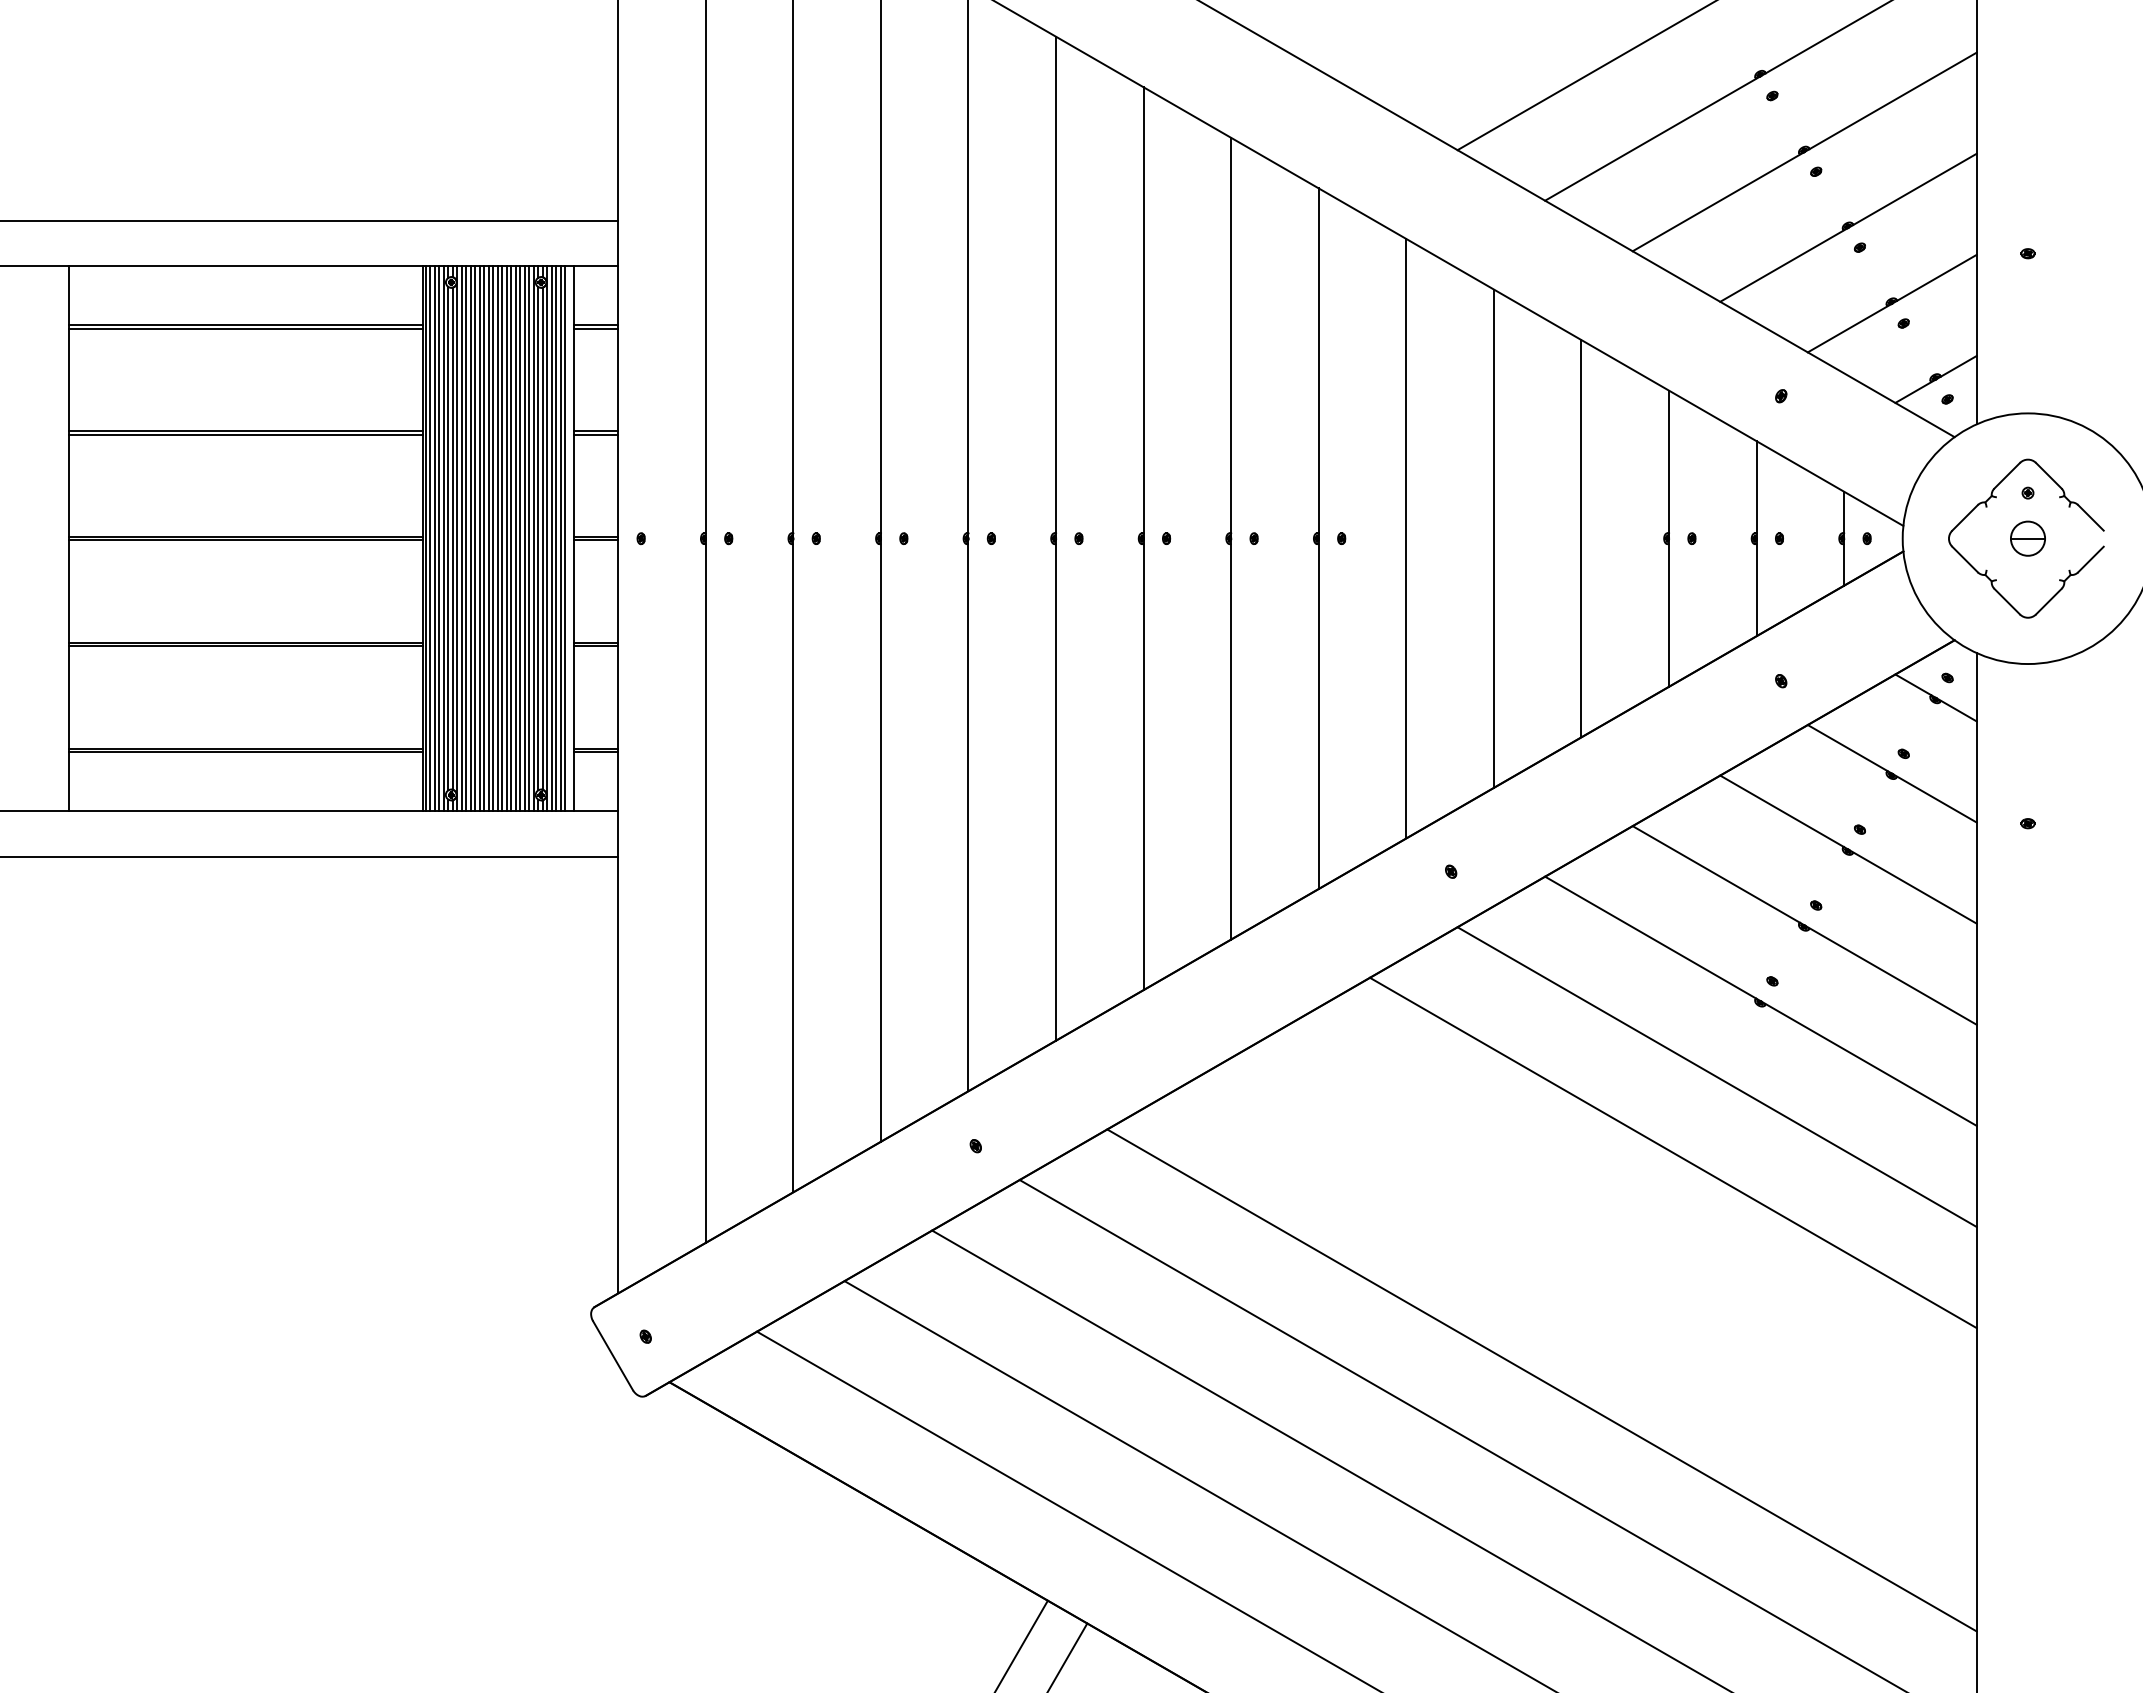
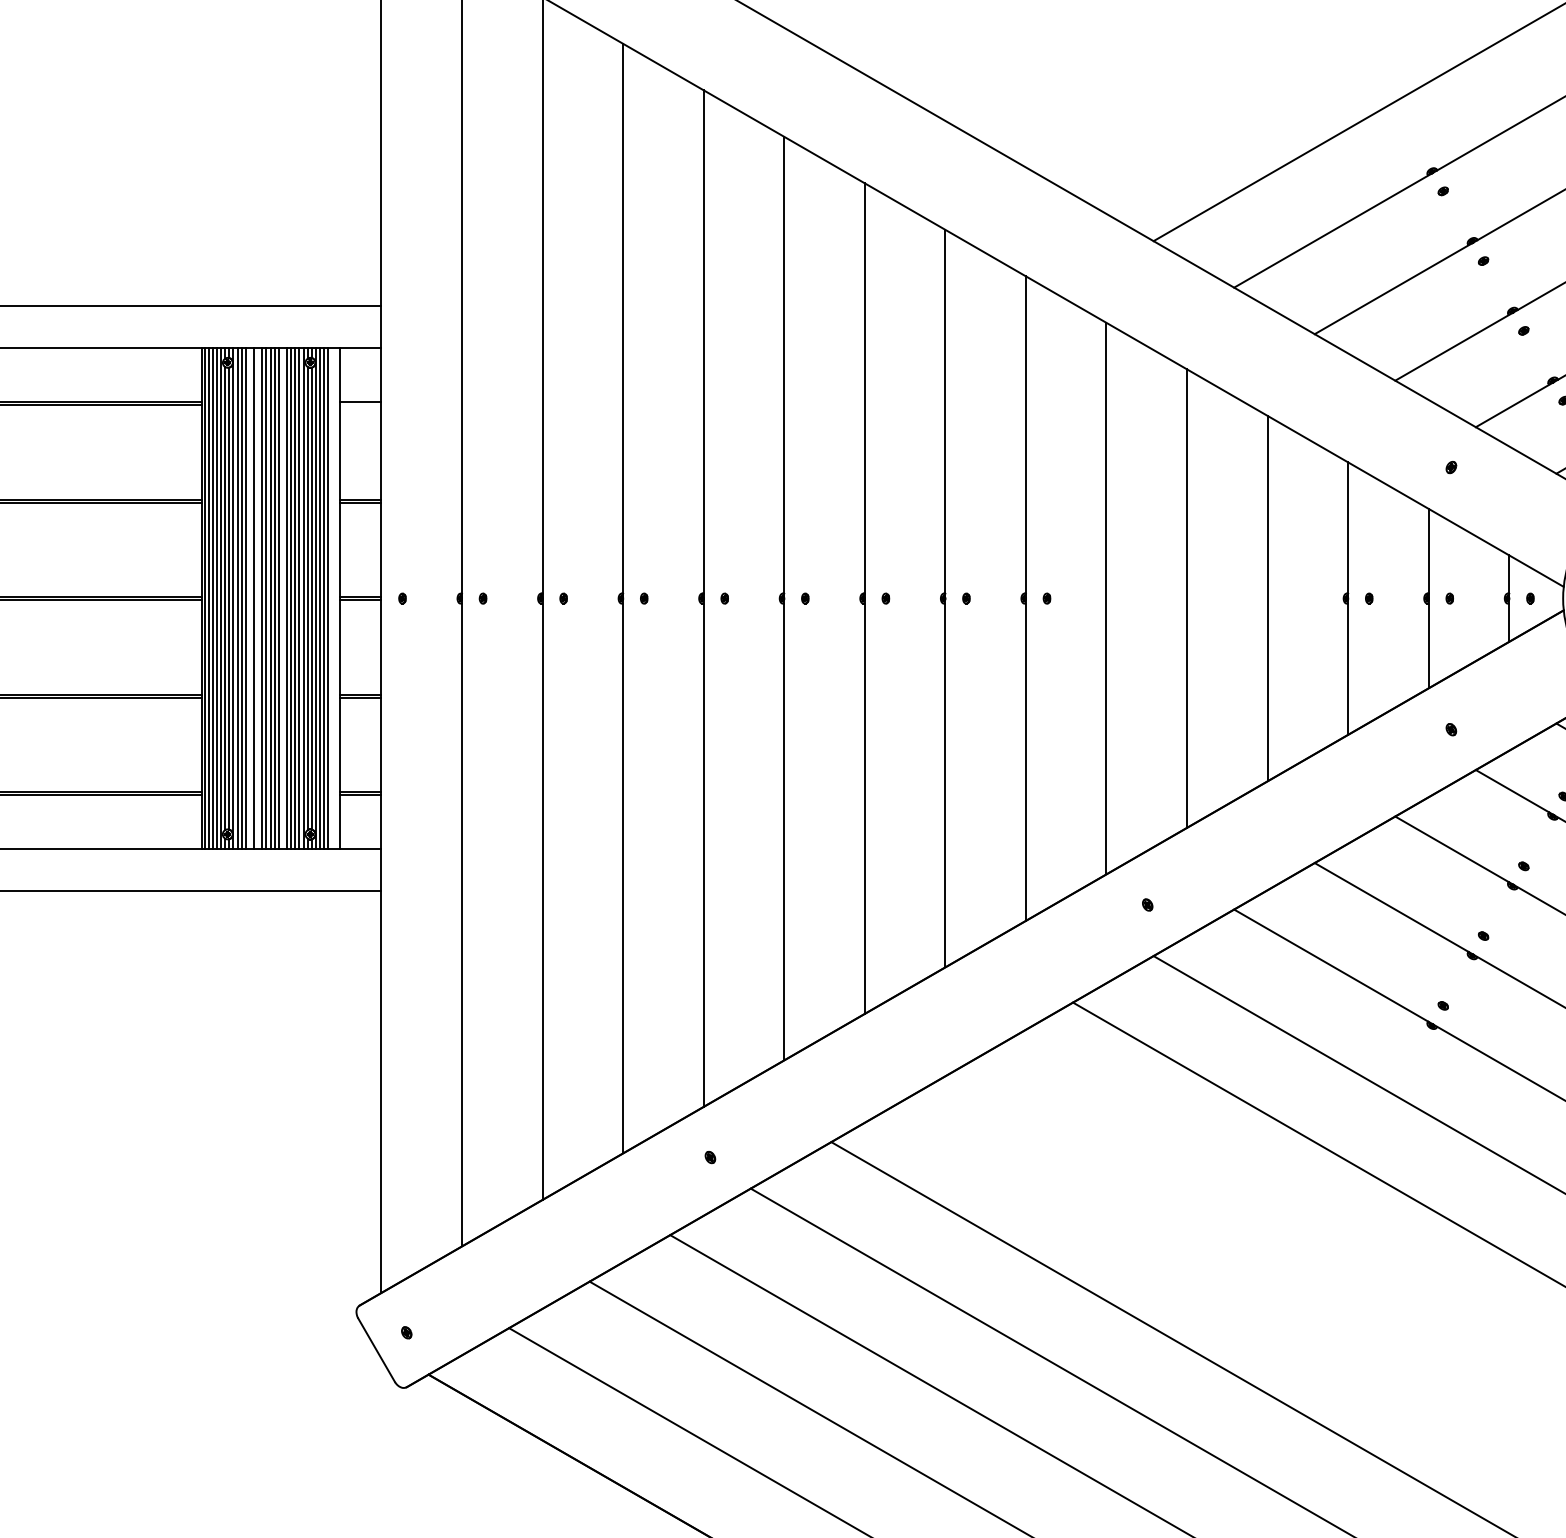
line: (595, 328) -> (360, 405), removed
line: (475, 538) -> (250, 598), removed
line: (484, 538) -> (258, 598), removed
line: (511, 538) -> (283, 598), removed
line: (565, 538) -> (332, 598), removed

